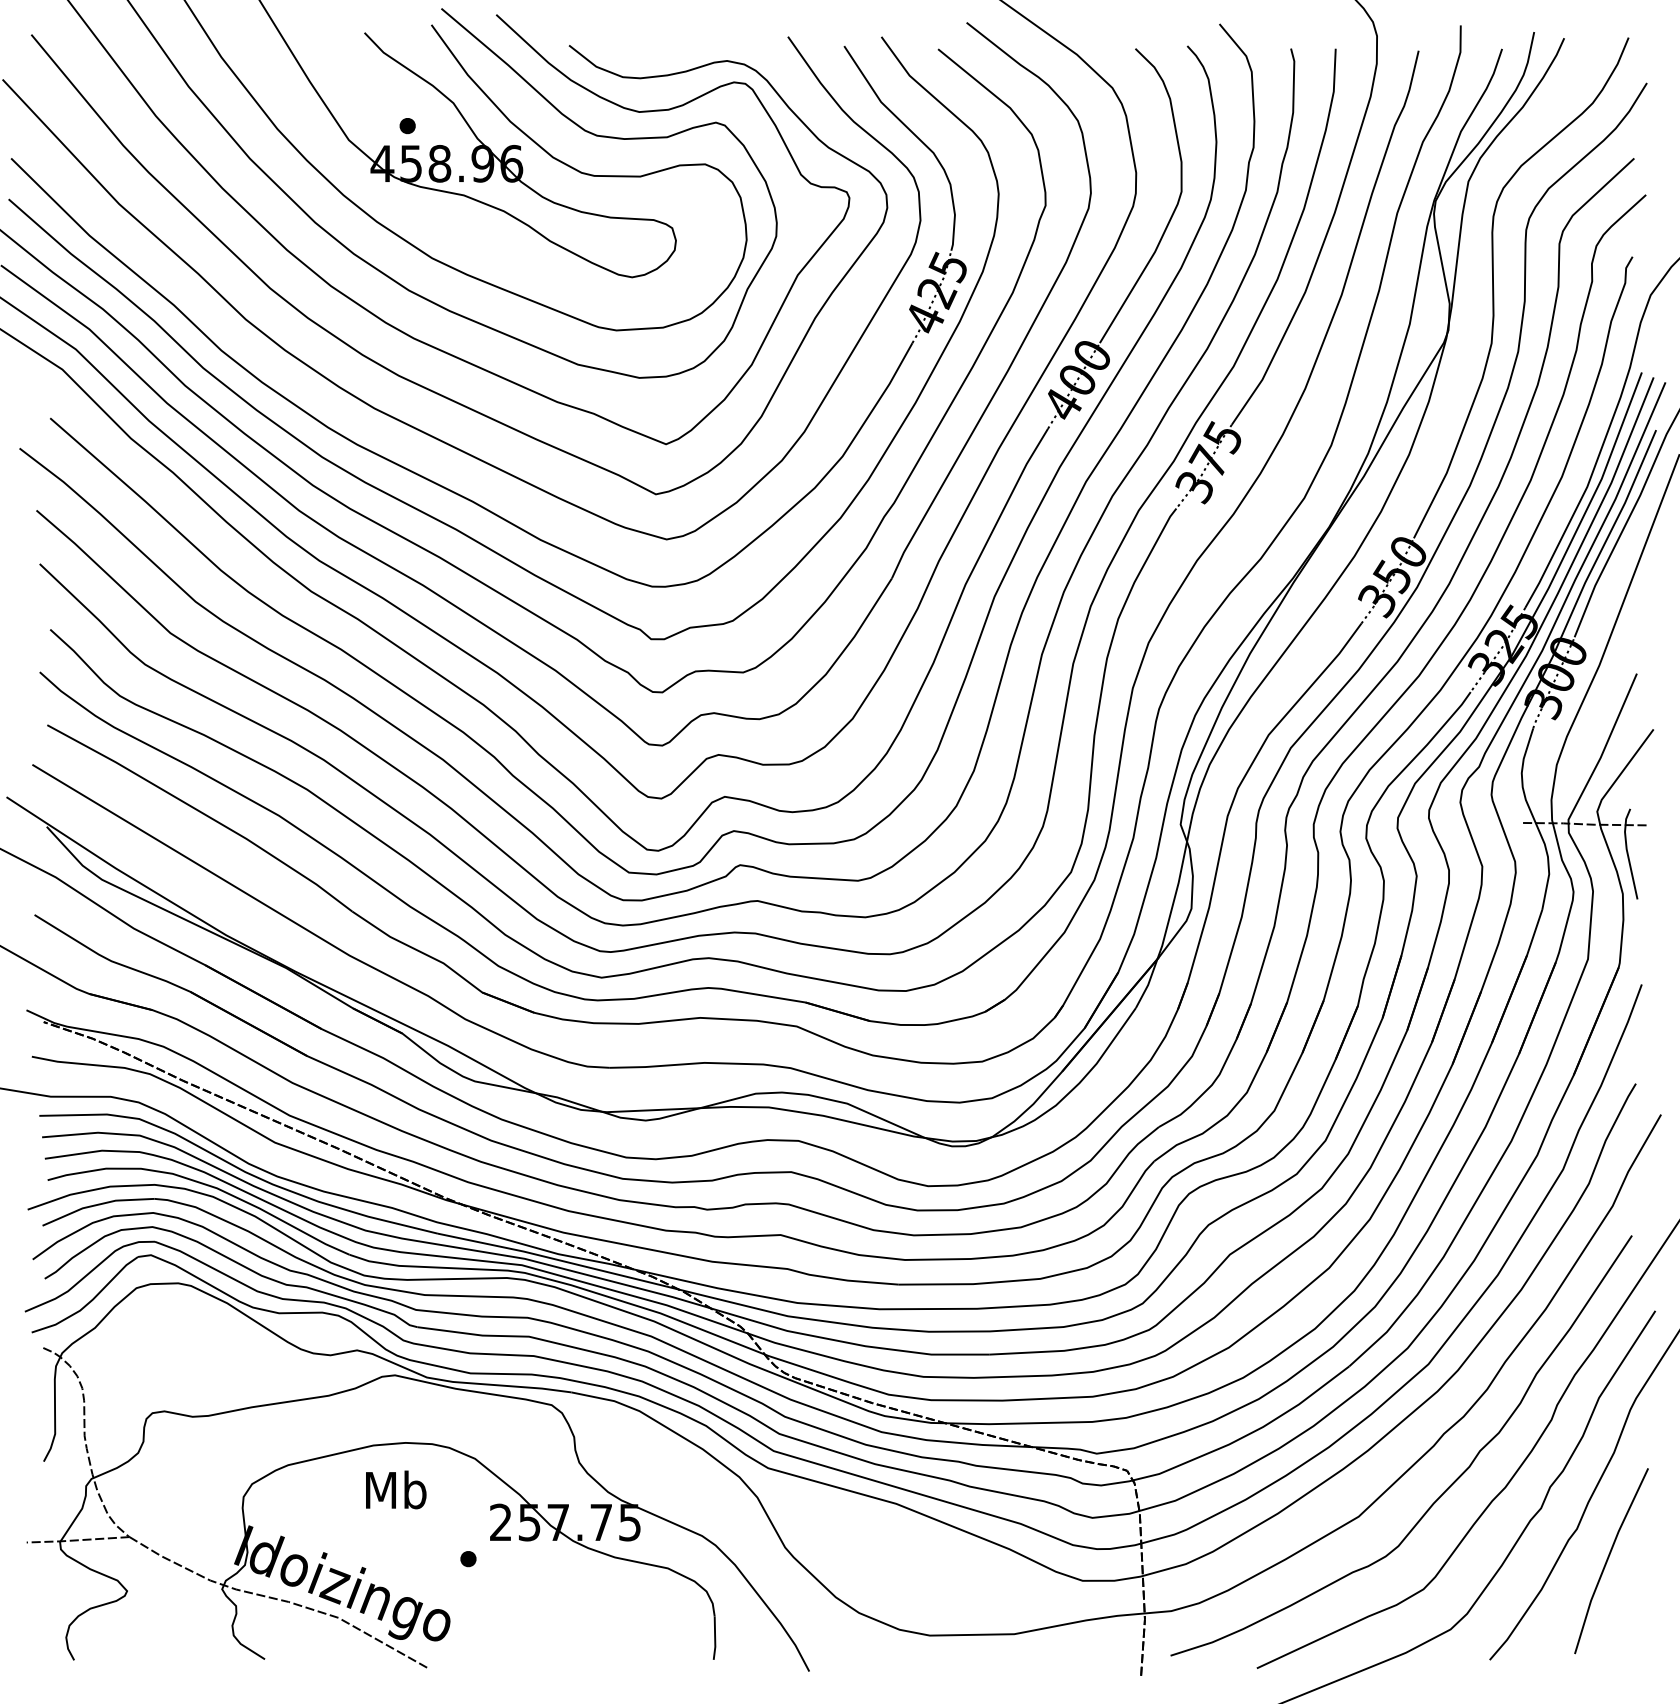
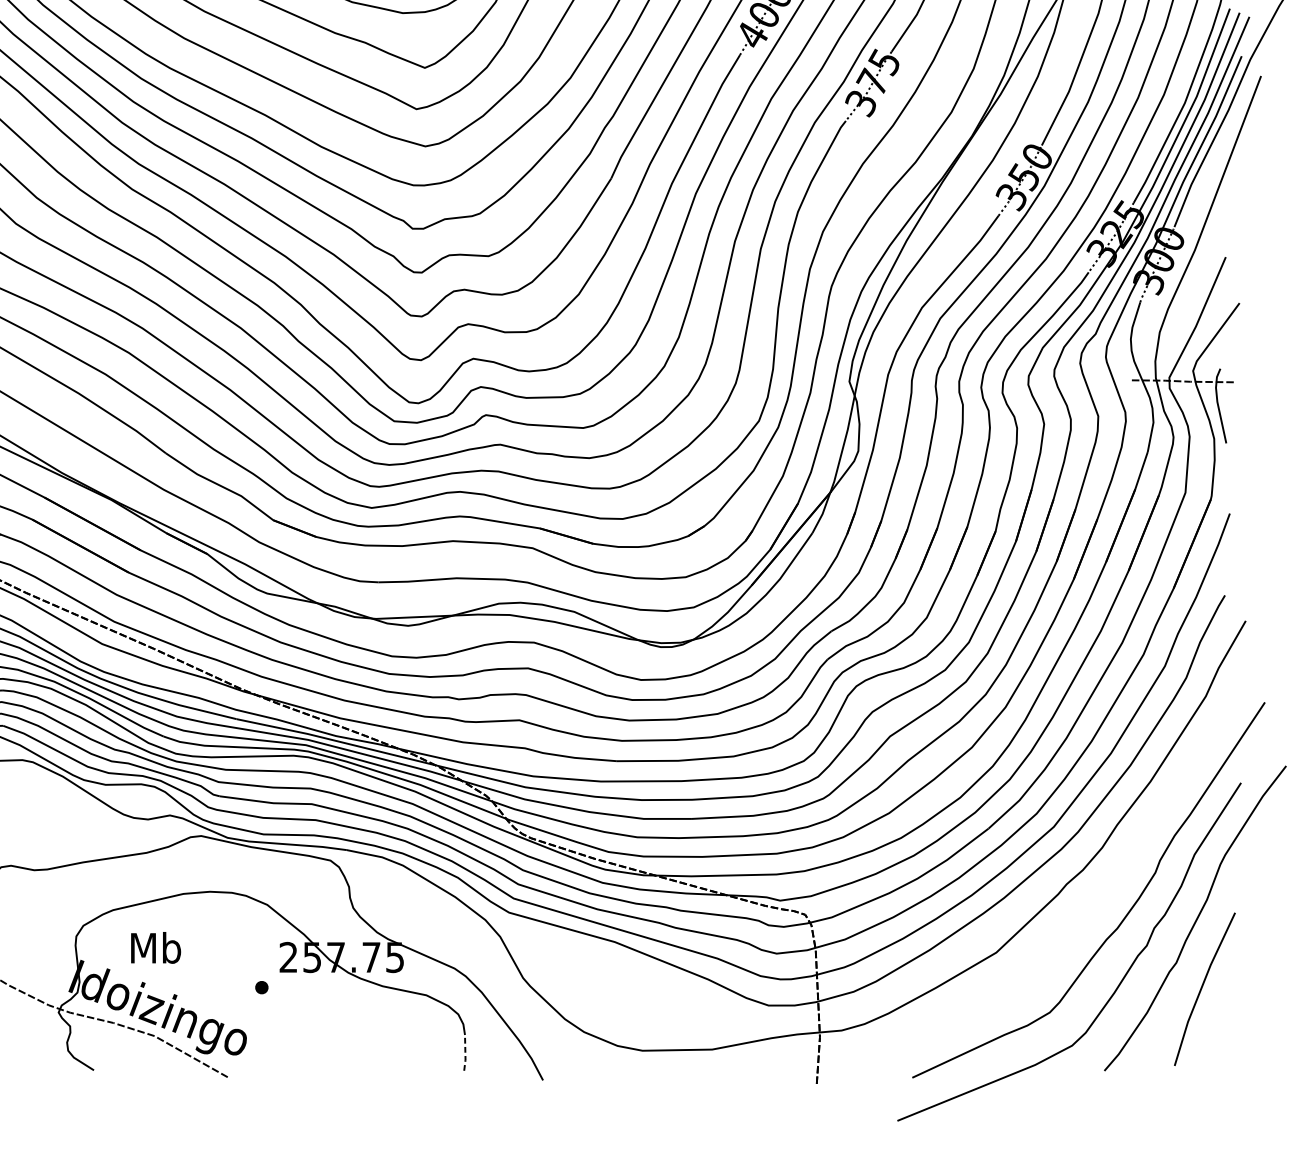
text: (396, 1489) -> (156, 947), moved
curve: (1445, 1489) -> (1067, 930), removed
line: (715, 1639) -> (465, 1053), solid -> dashed

